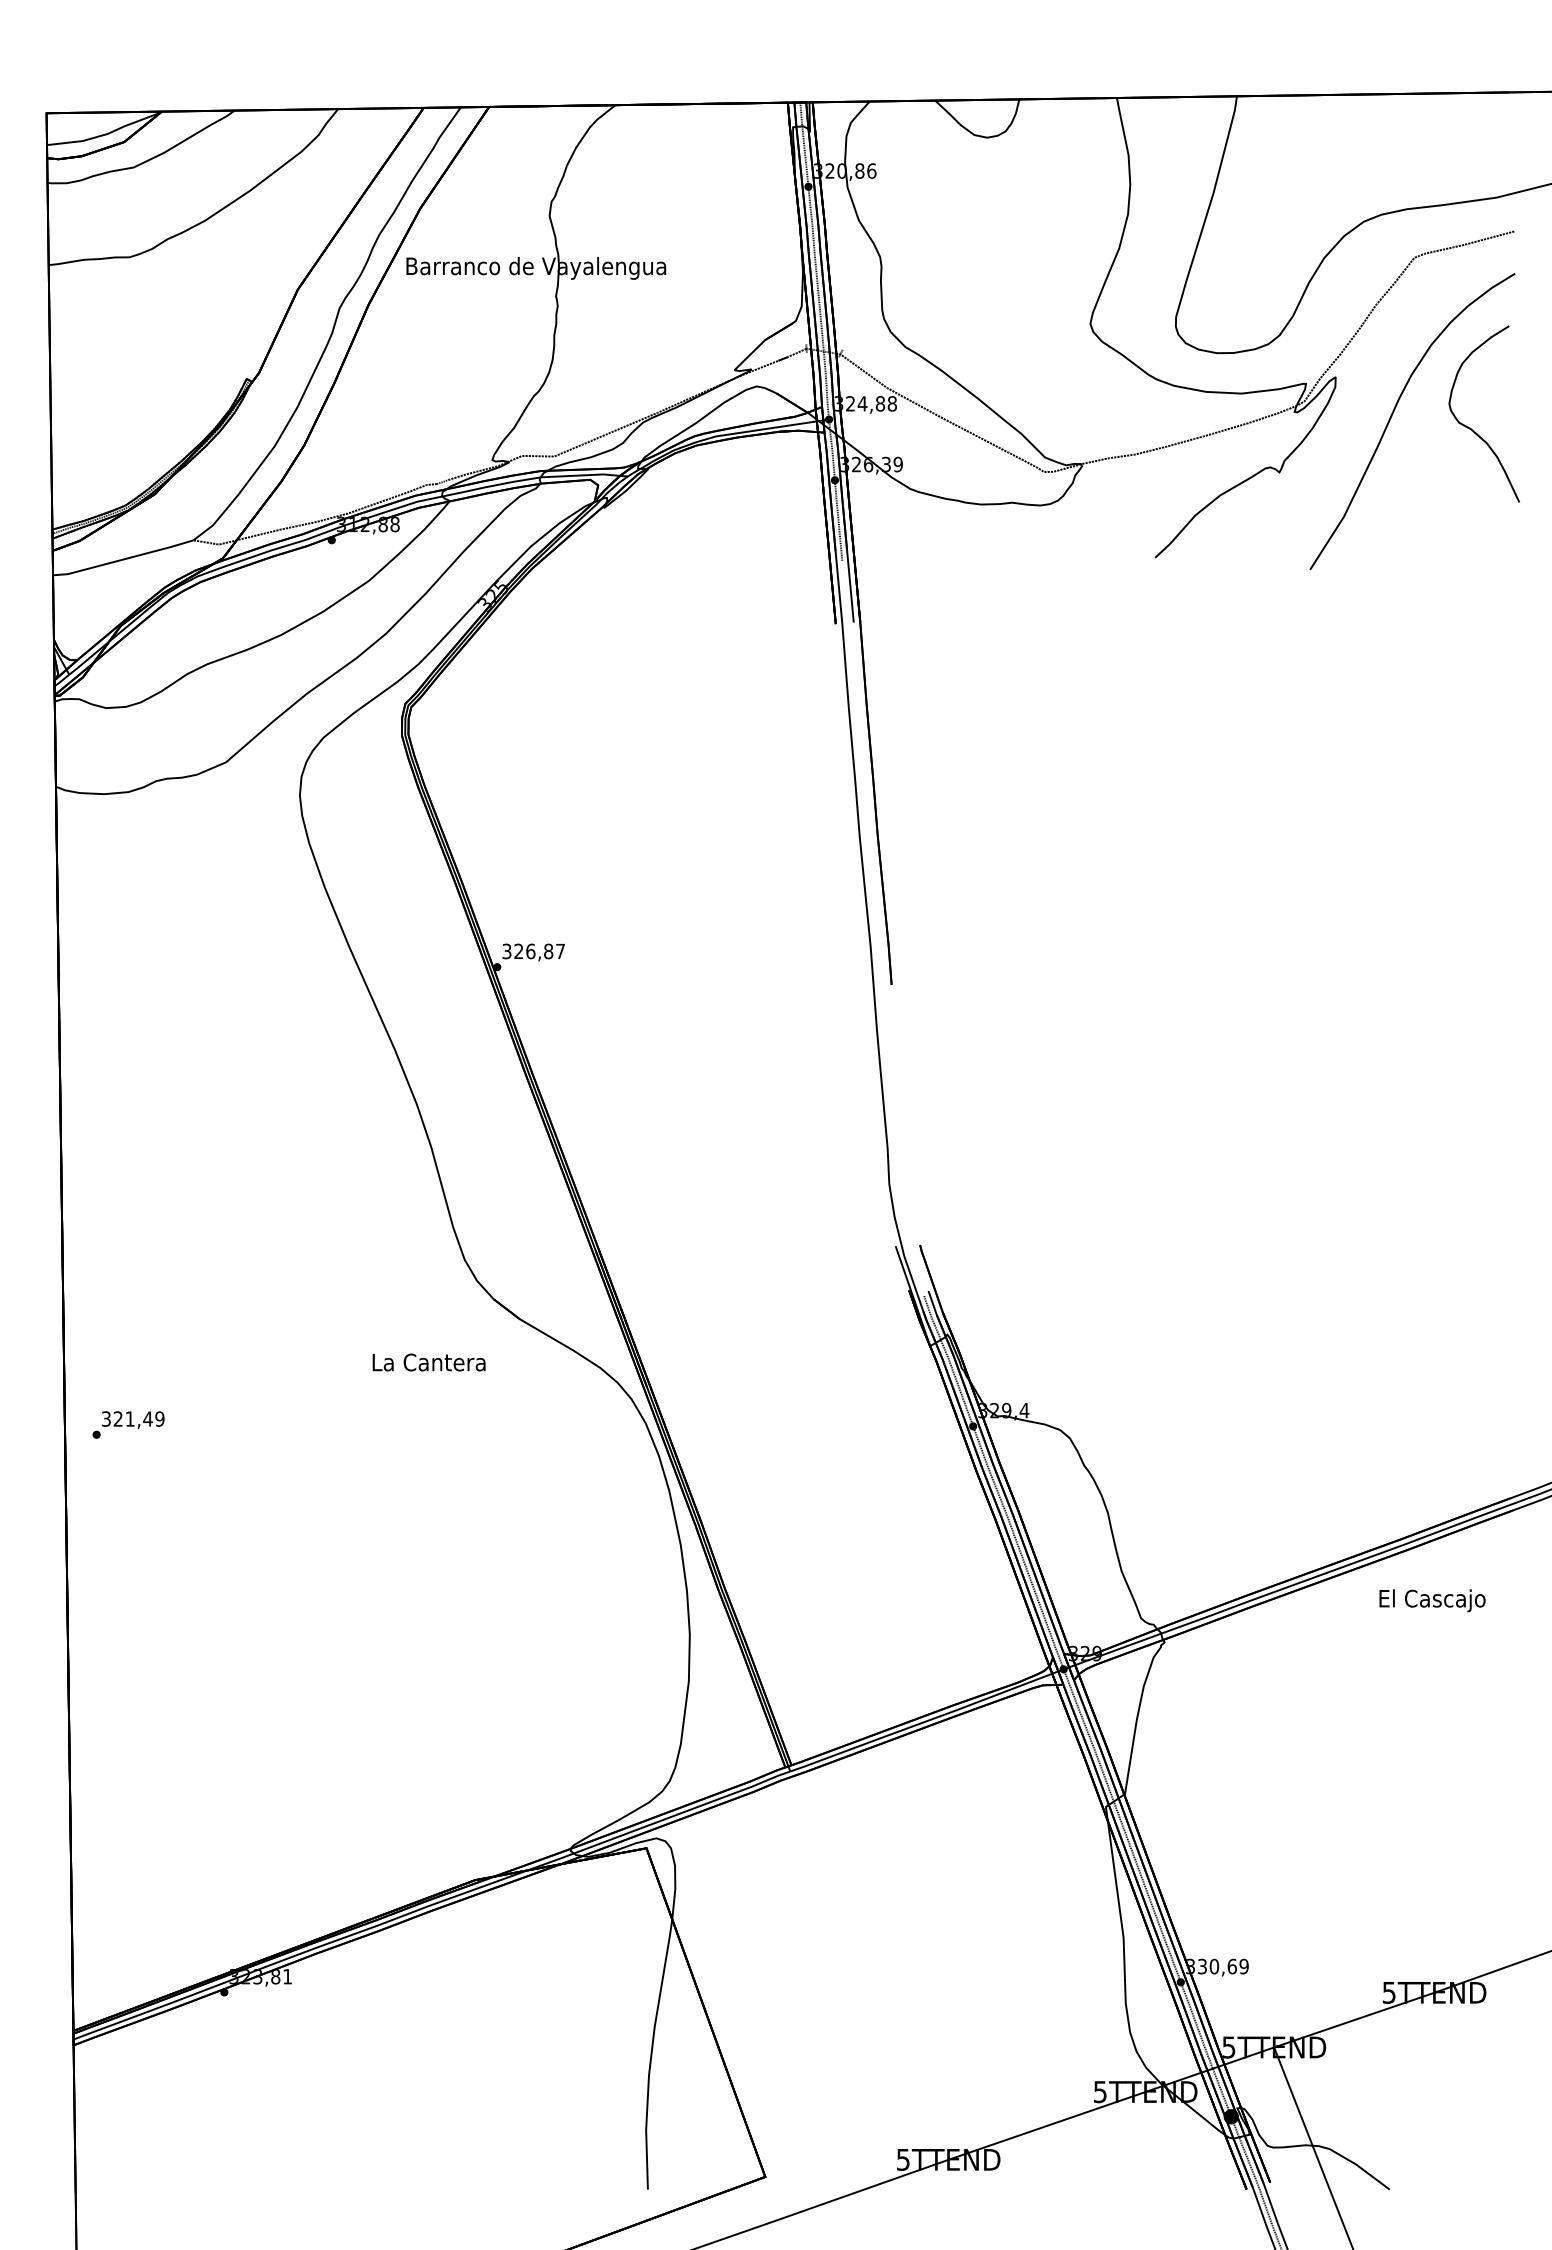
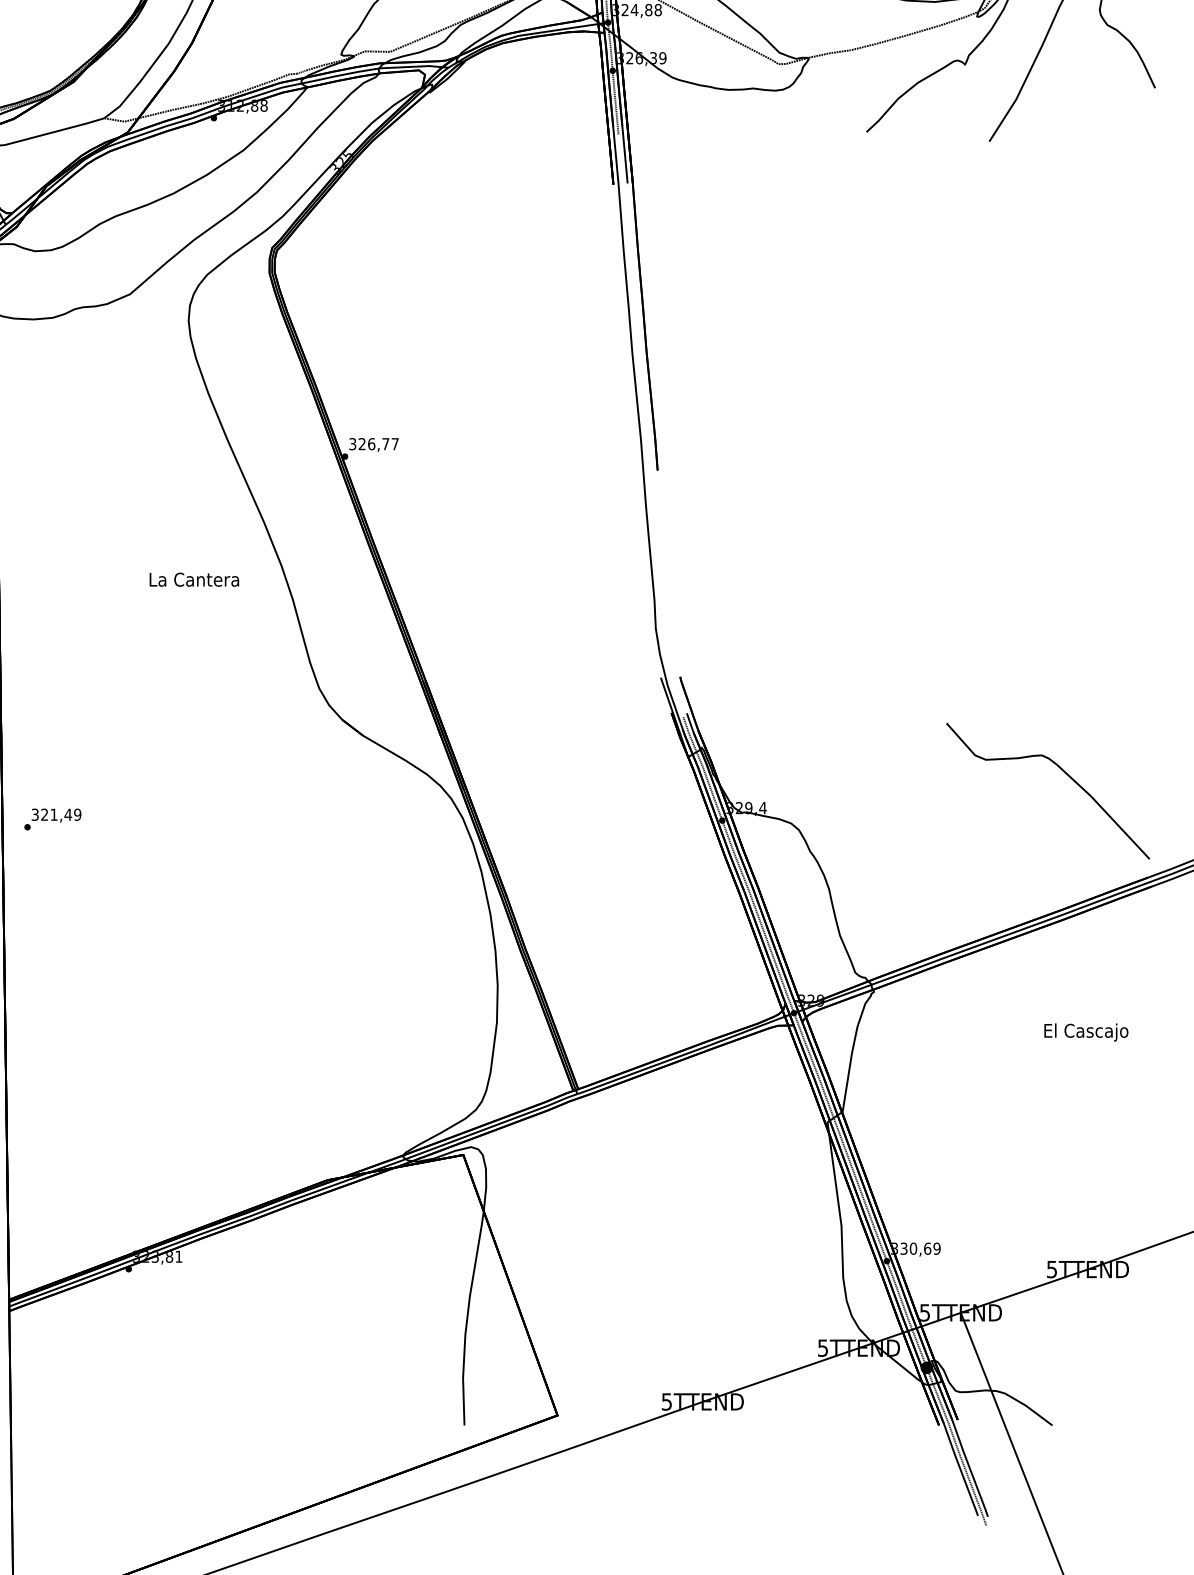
text: (548, 951) -> (385, 444), 326,87 -> 326,77
text: (428, 1362) -> (193, 579), moved
part: (1405, 1366) -> (1064, 773), added
text: (1432, 1600) -> (1086, 1032), moved

